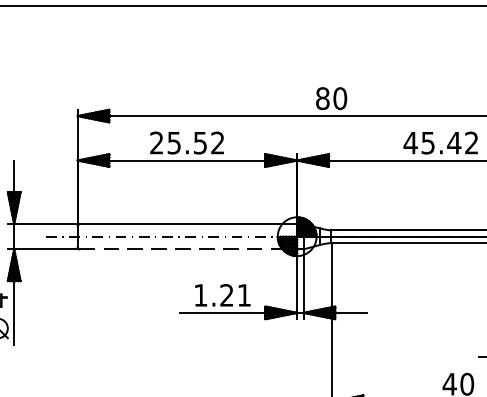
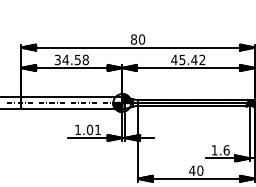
text: (186, 141) -> (71, 59), 25.52 -> 34.58
line: (188, 248) -> (72, 108), dashed -> solid
text: (225, 294) -> (89, 129), 1.21 -> 1.01

